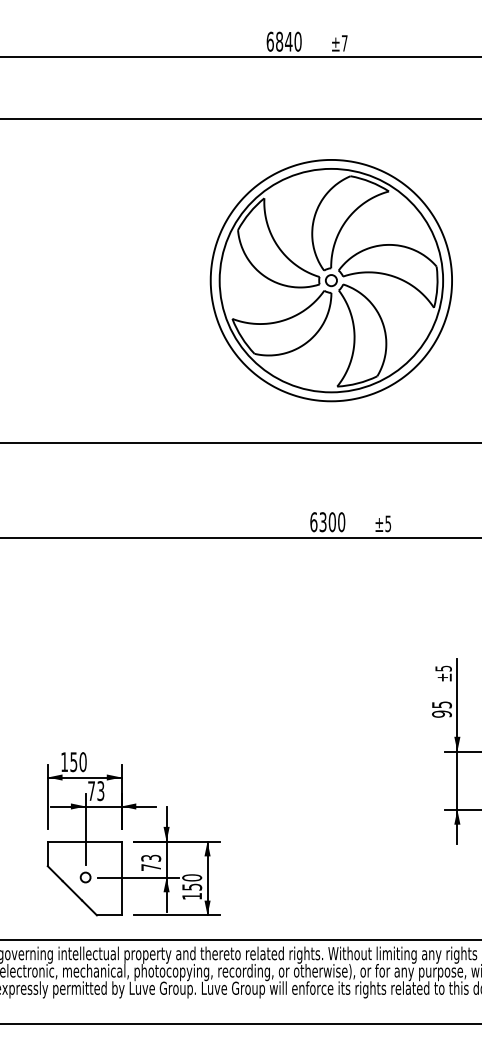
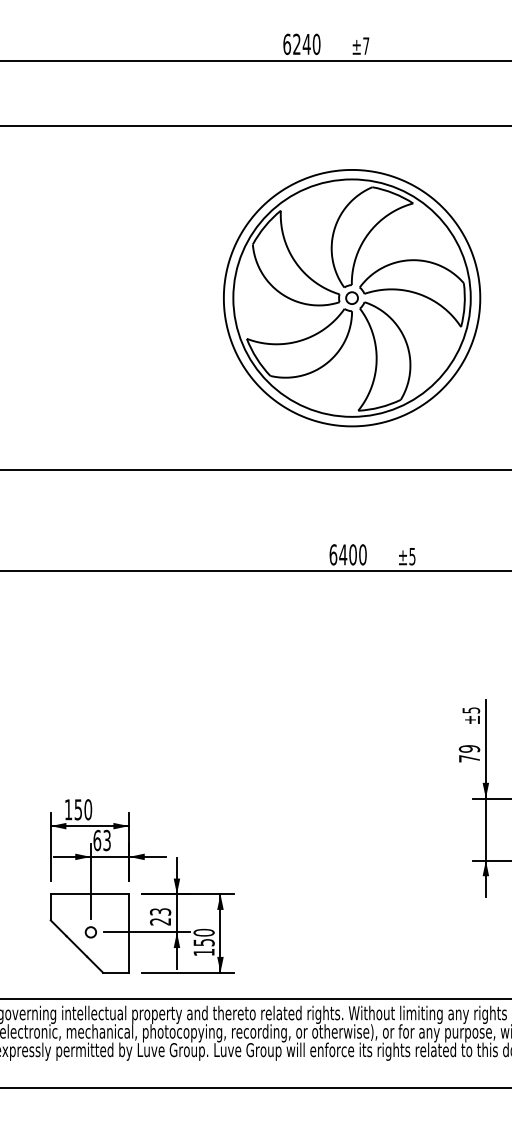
text: (279, 41) -> (296, 44), 6840 -> 6240
text: (322, 522) -> (342, 555), 6300 -> 6400
text: (441, 709) -> (469, 753), 95 -> 79
text: (91, 791) -> (97, 840), 73 -> 63
text: (150, 867) -> (159, 921), 73 -> 23

